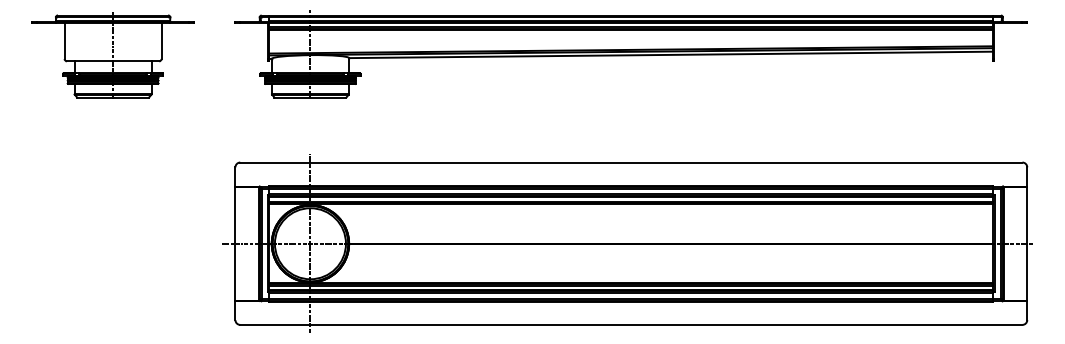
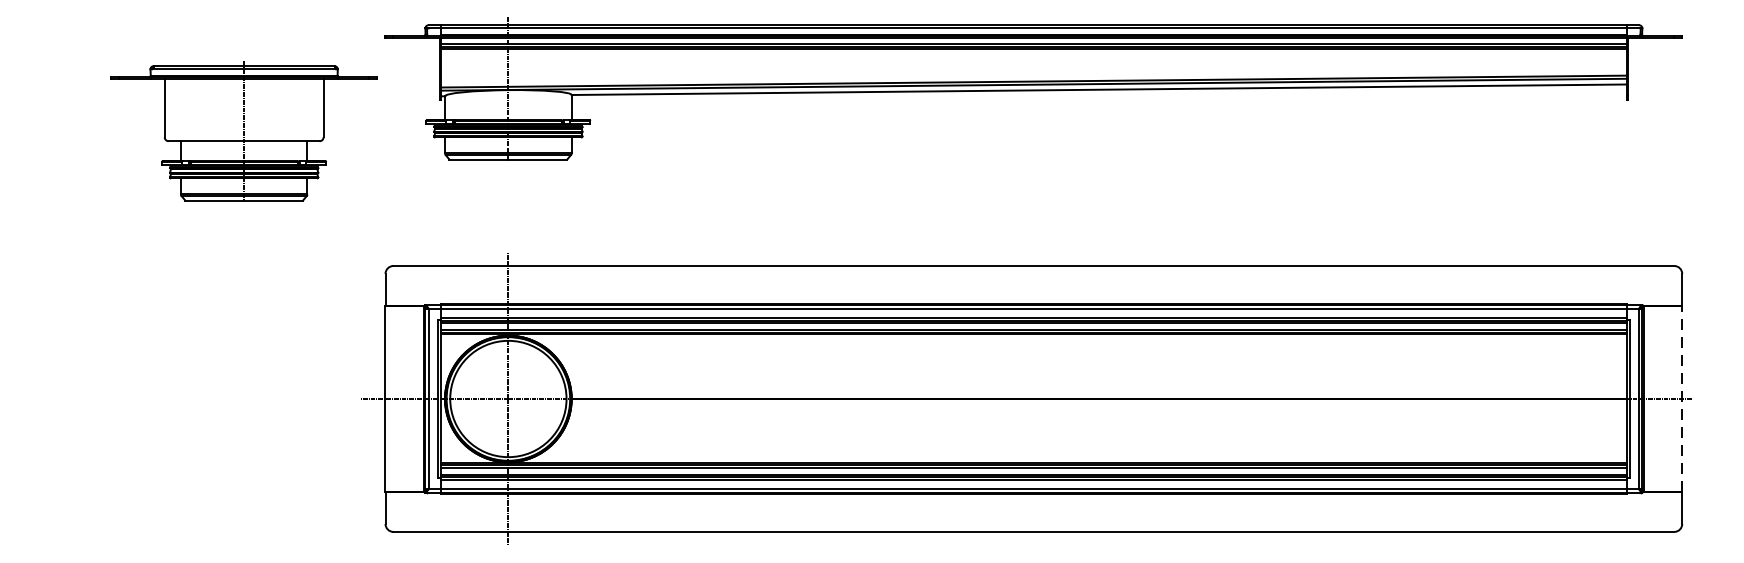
part: (112, 55) -> (243, 131), moved
line: (1027, 243) -> (1682, 398), solid -> dashed

